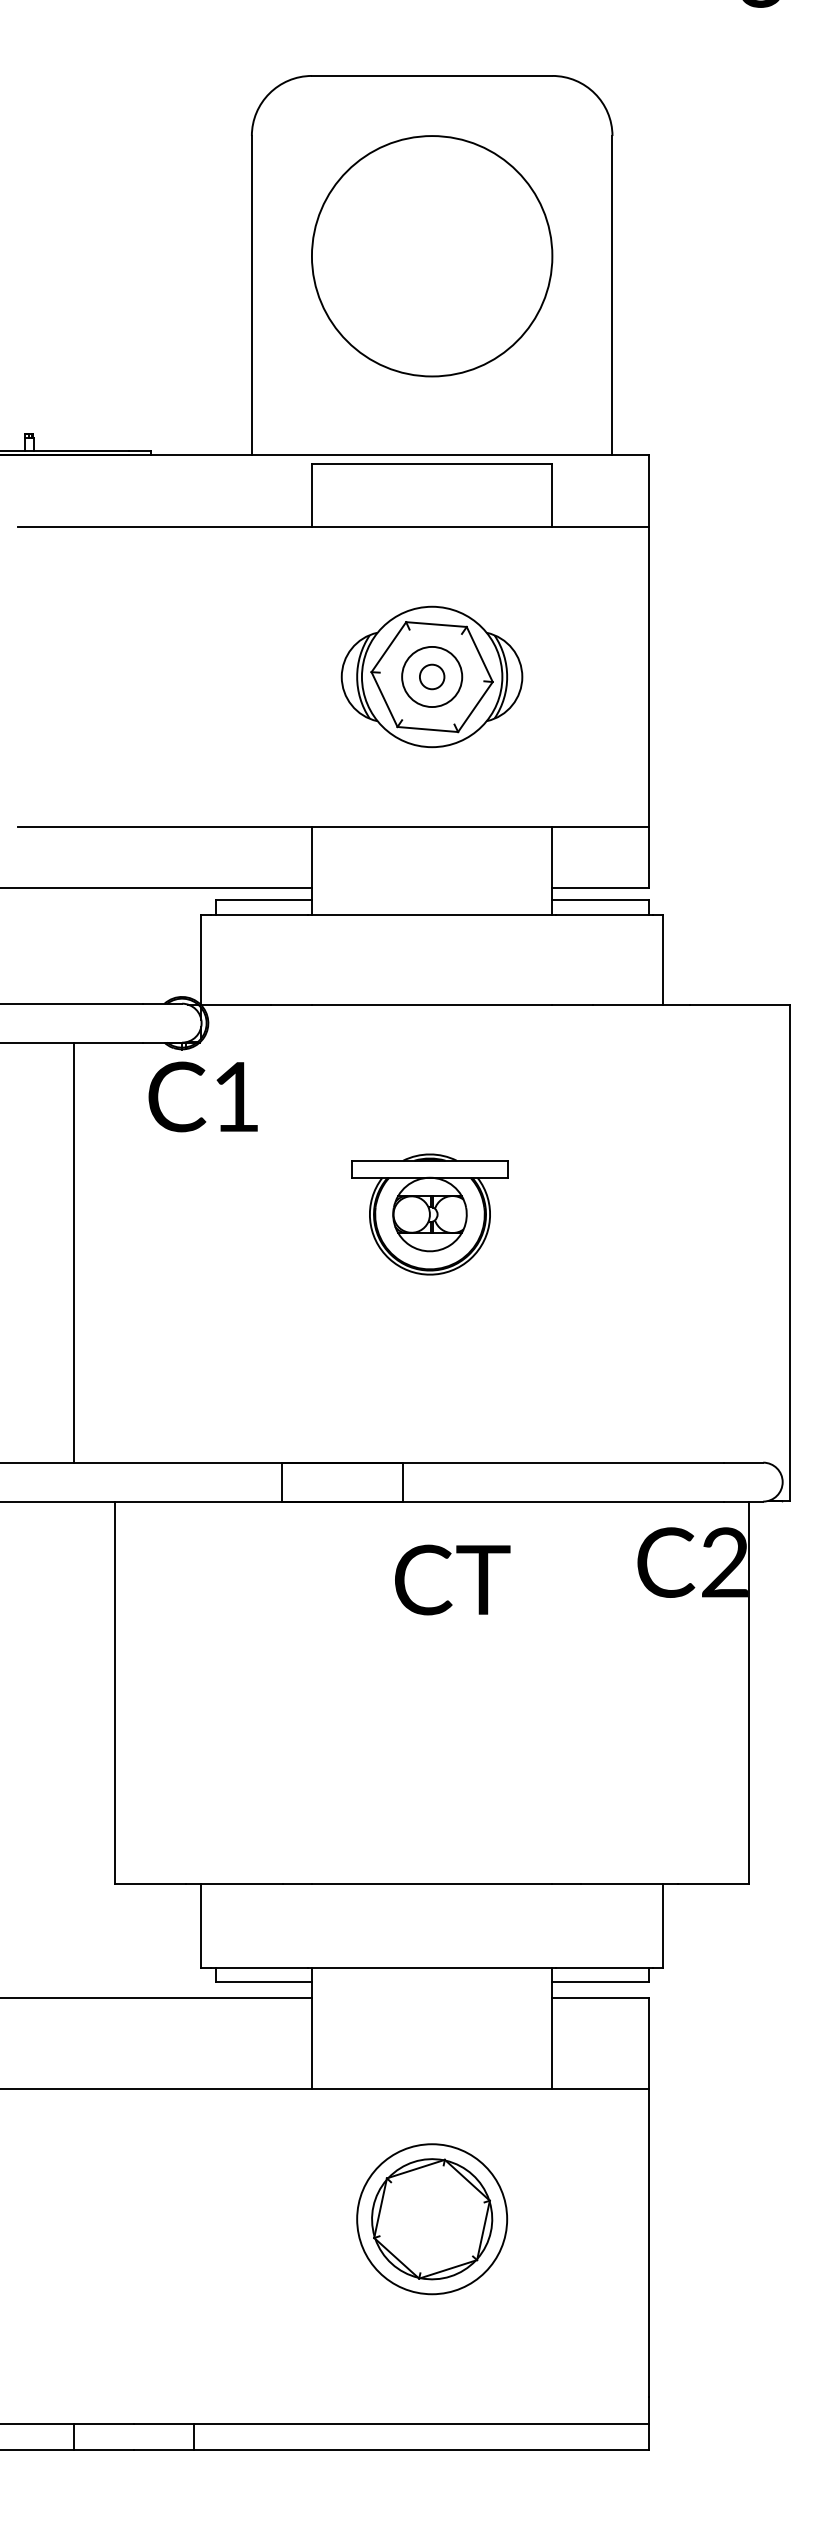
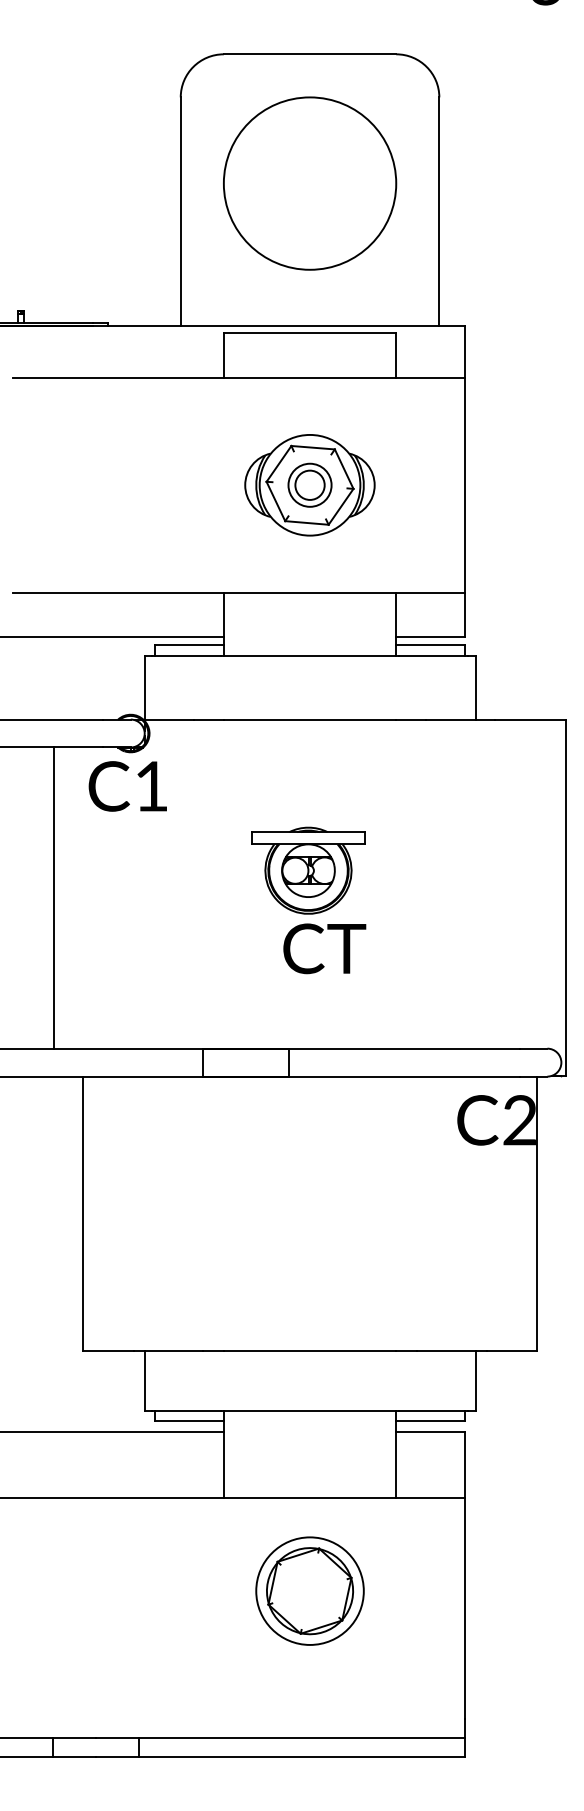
circle: (431, 675) -> (309, 484), size x1.67
text: (202, 1097) -> (127, 786), moved
text: (452, 1579) -> (324, 948), moved

